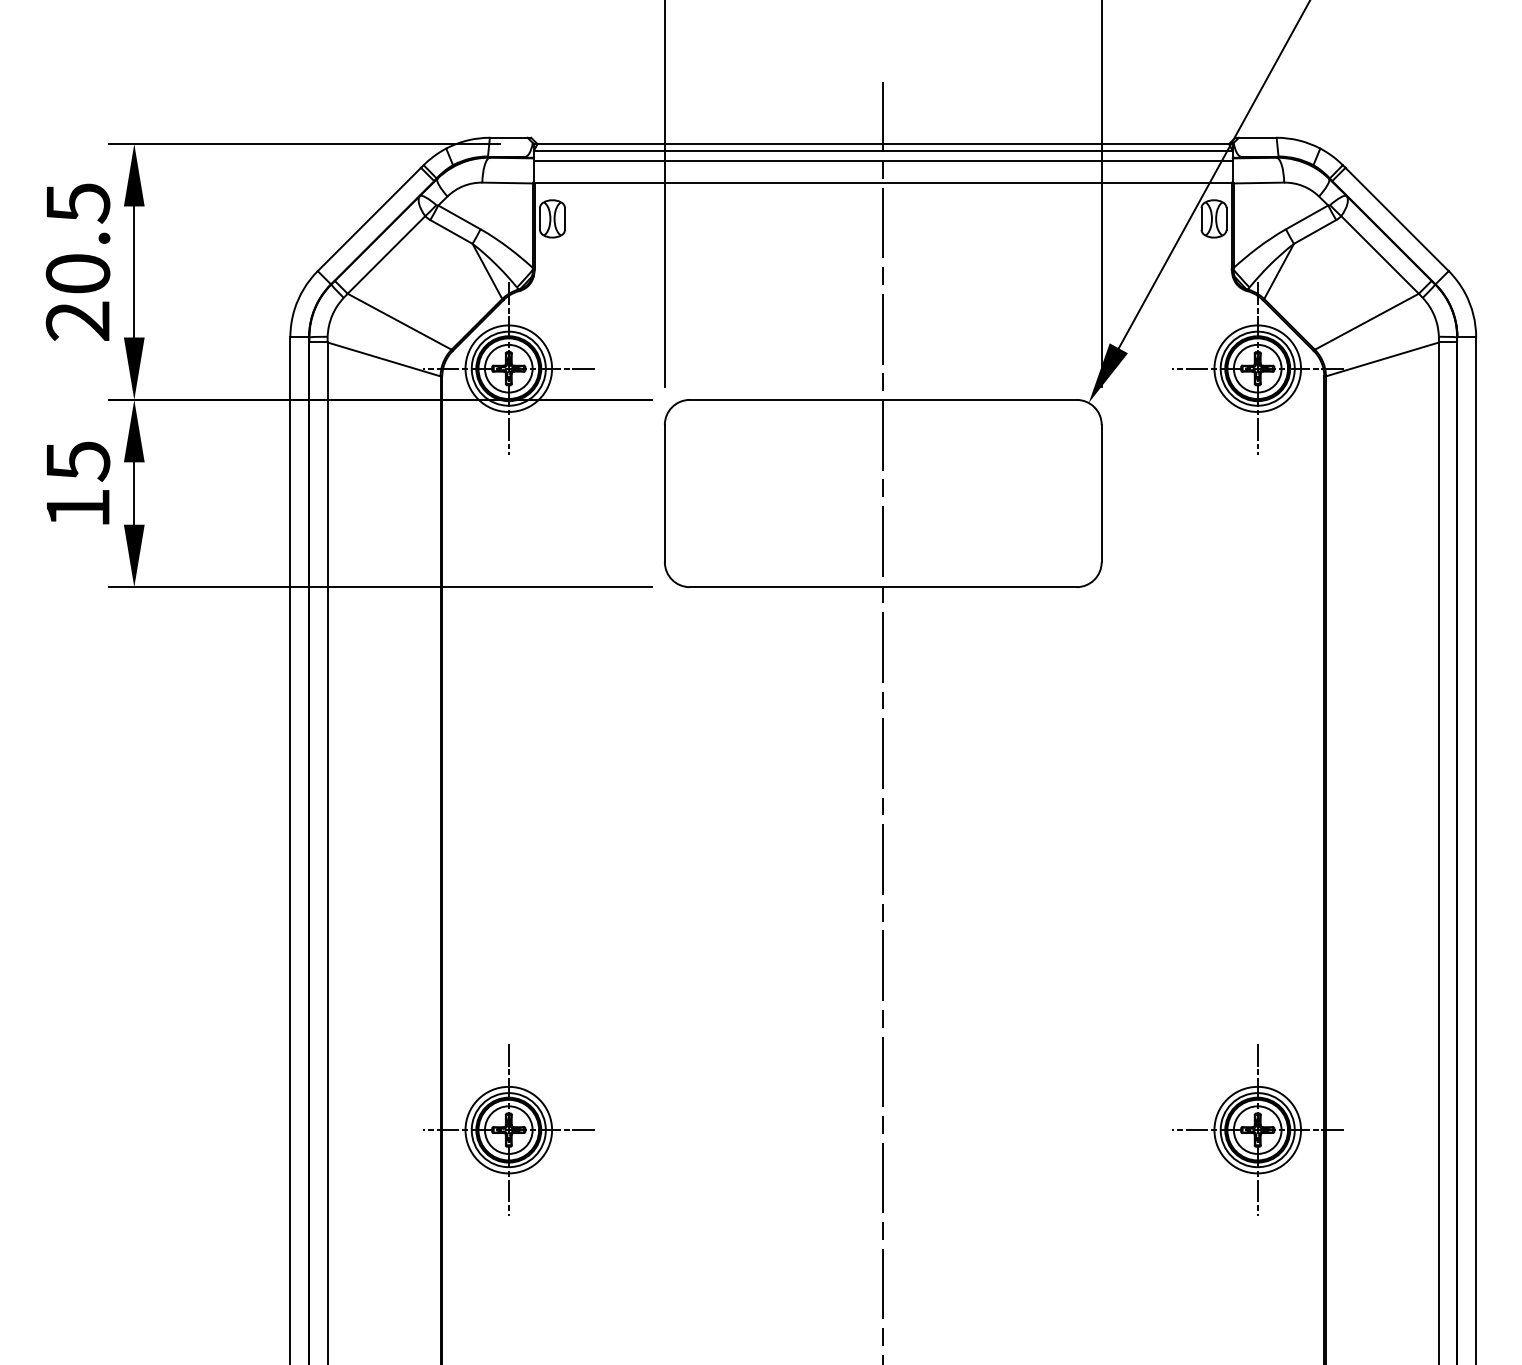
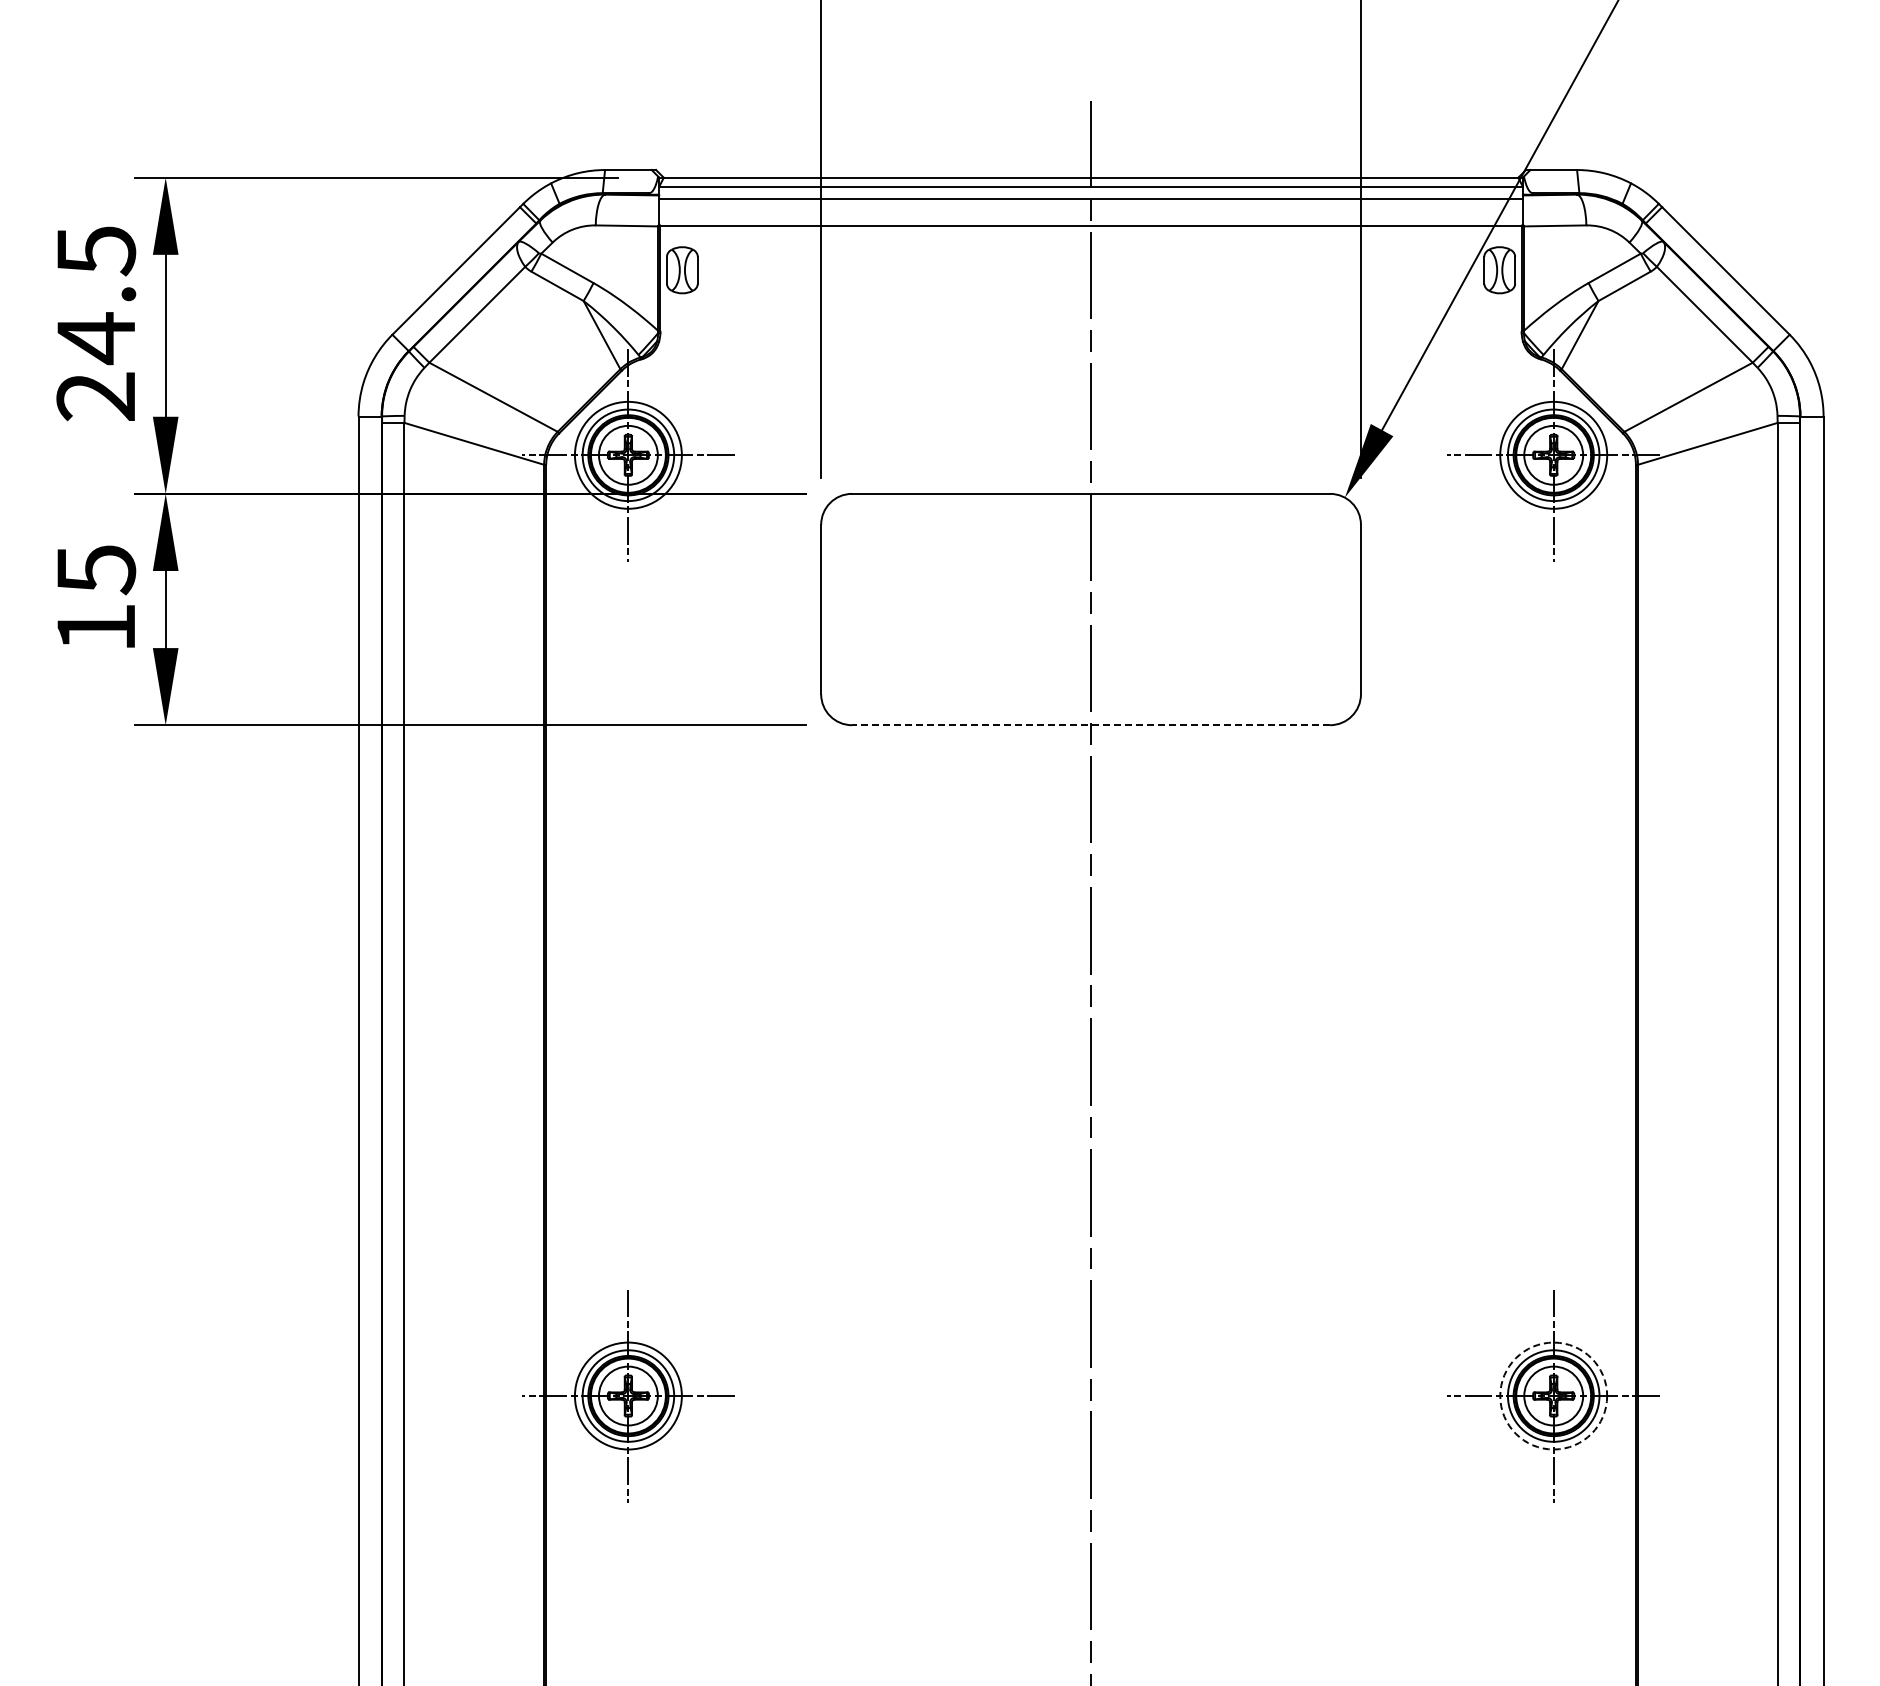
text: (78, 274) -> (96, 338), 20.5 -> 24.5
line: (882, 587) -> (1090, 725), solid -> dashed
circle: (1257, 1129) -> (1553, 1395), solid -> dashed

